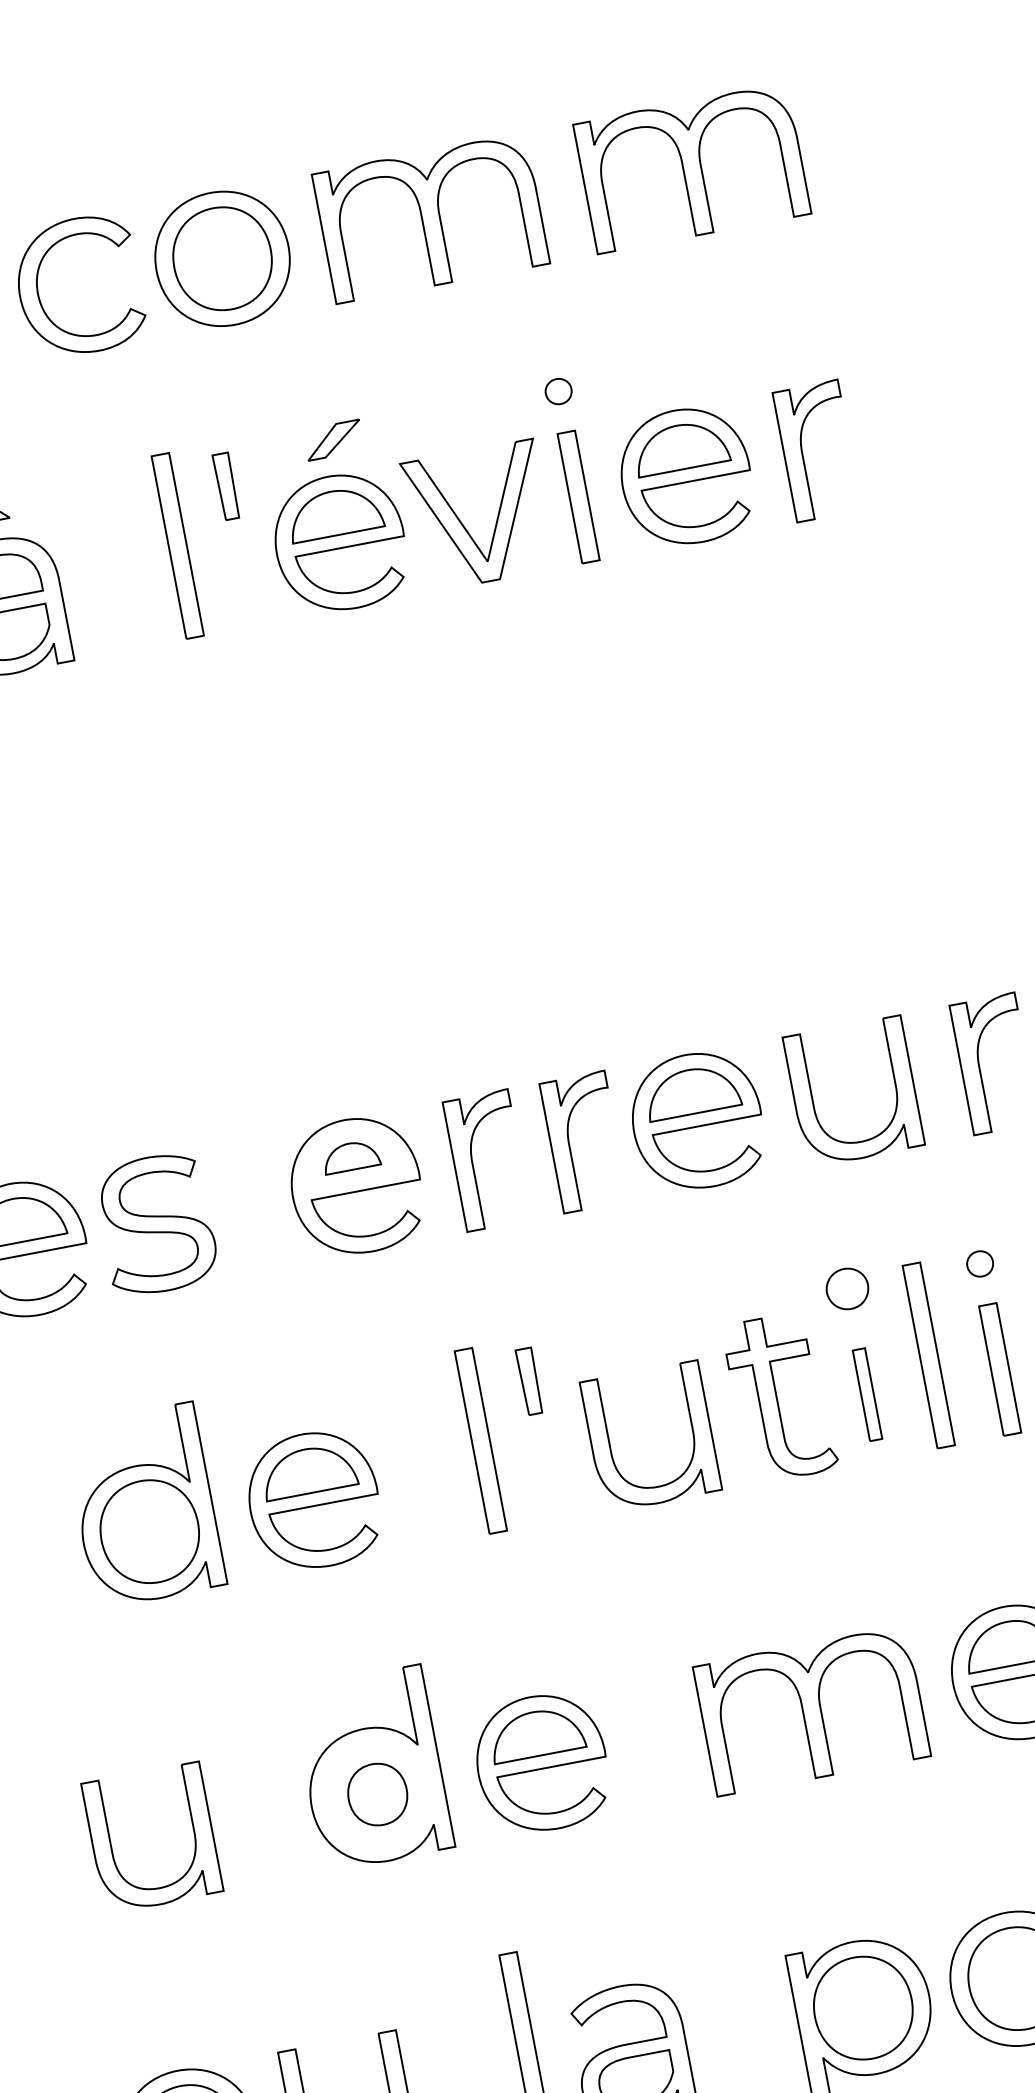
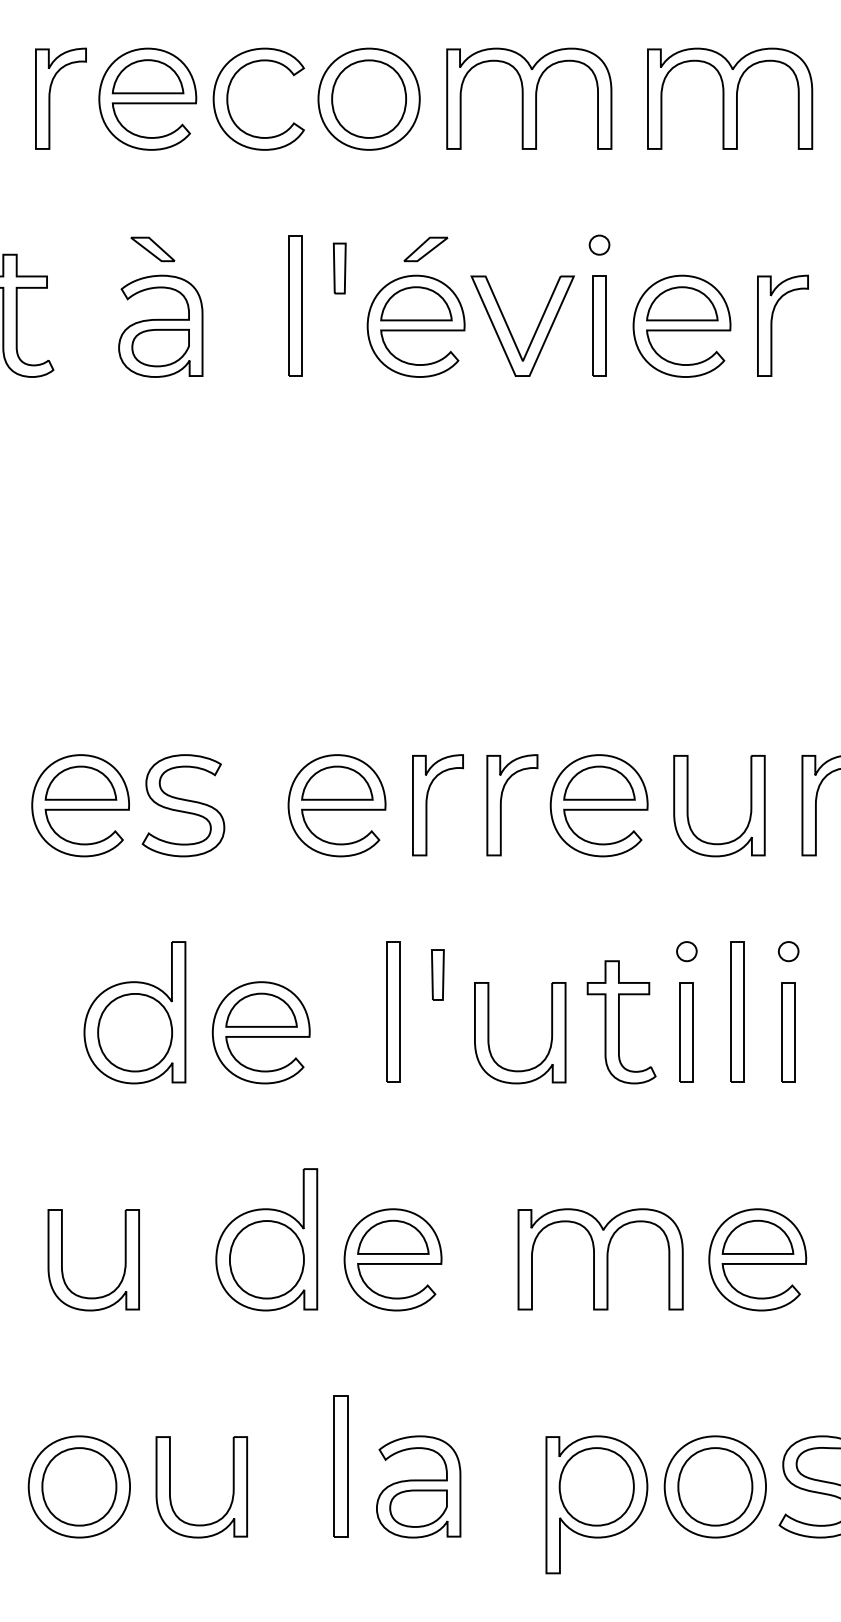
part: (351, 1155) -> (337, 782), size x1.67
part: (847, 1289) -> (686, 951), size x0.62
part: (867, 1394) -> (686, 1032), size x1.43
part: (377, 1794) -> (266, 1259), size x1.67

